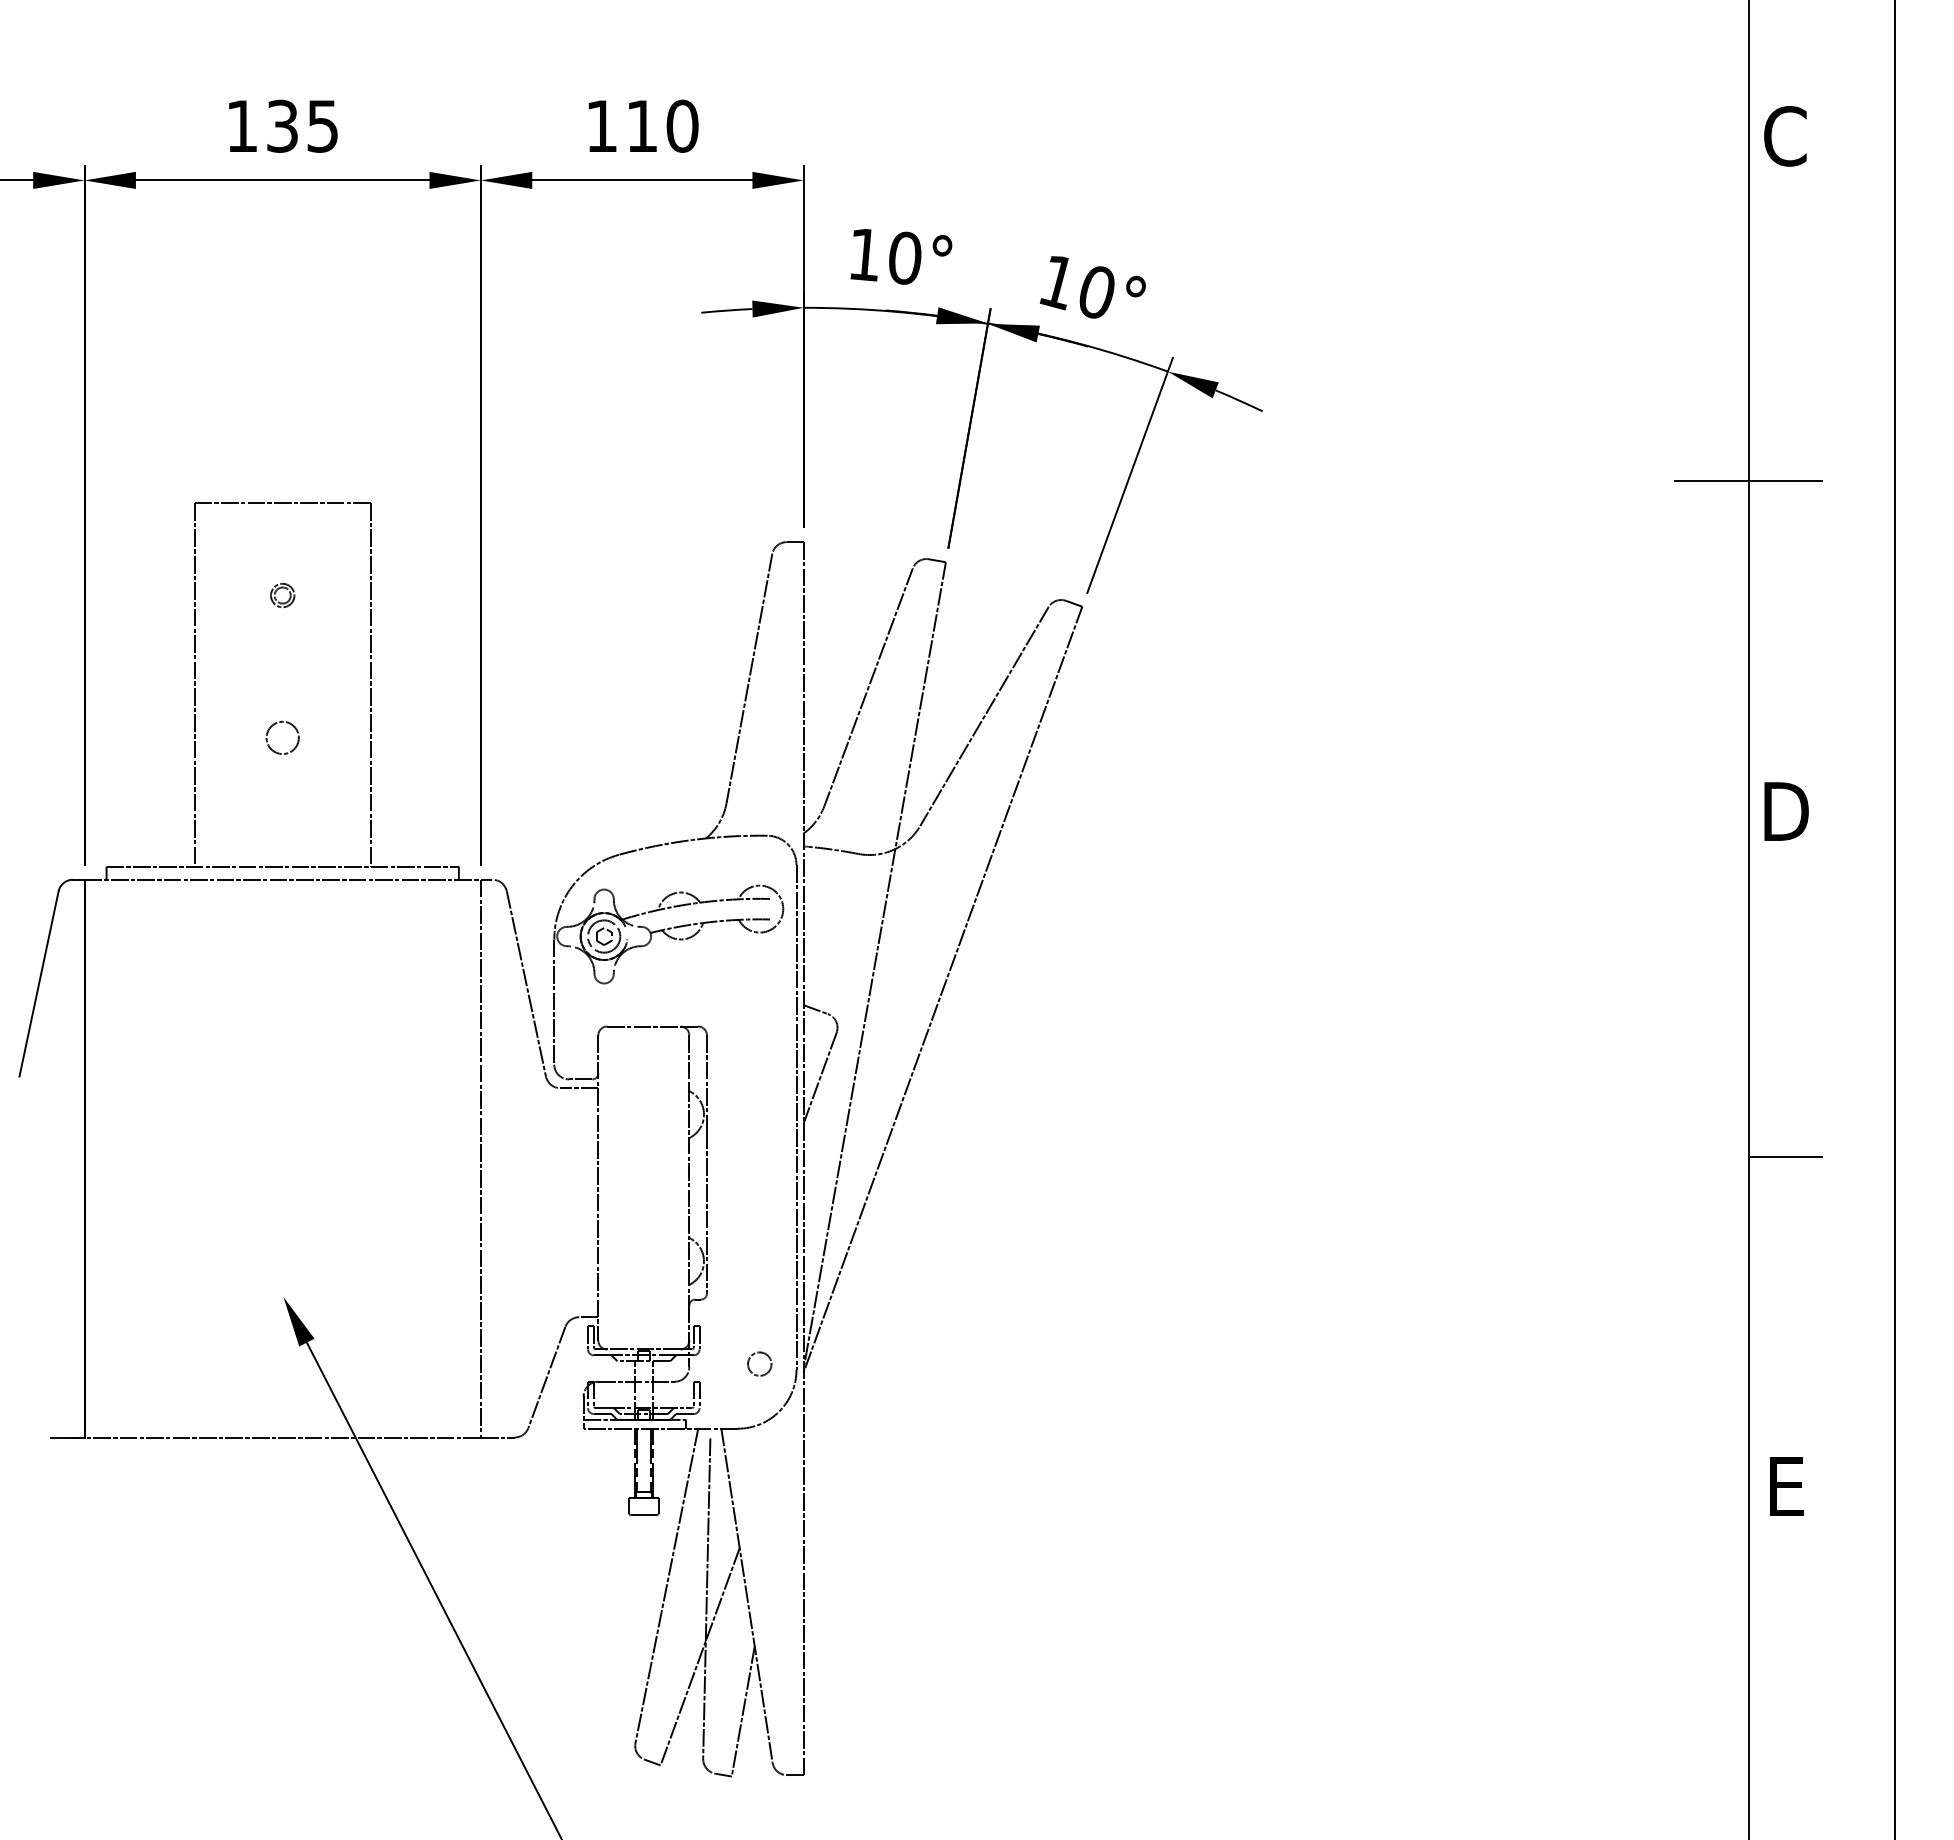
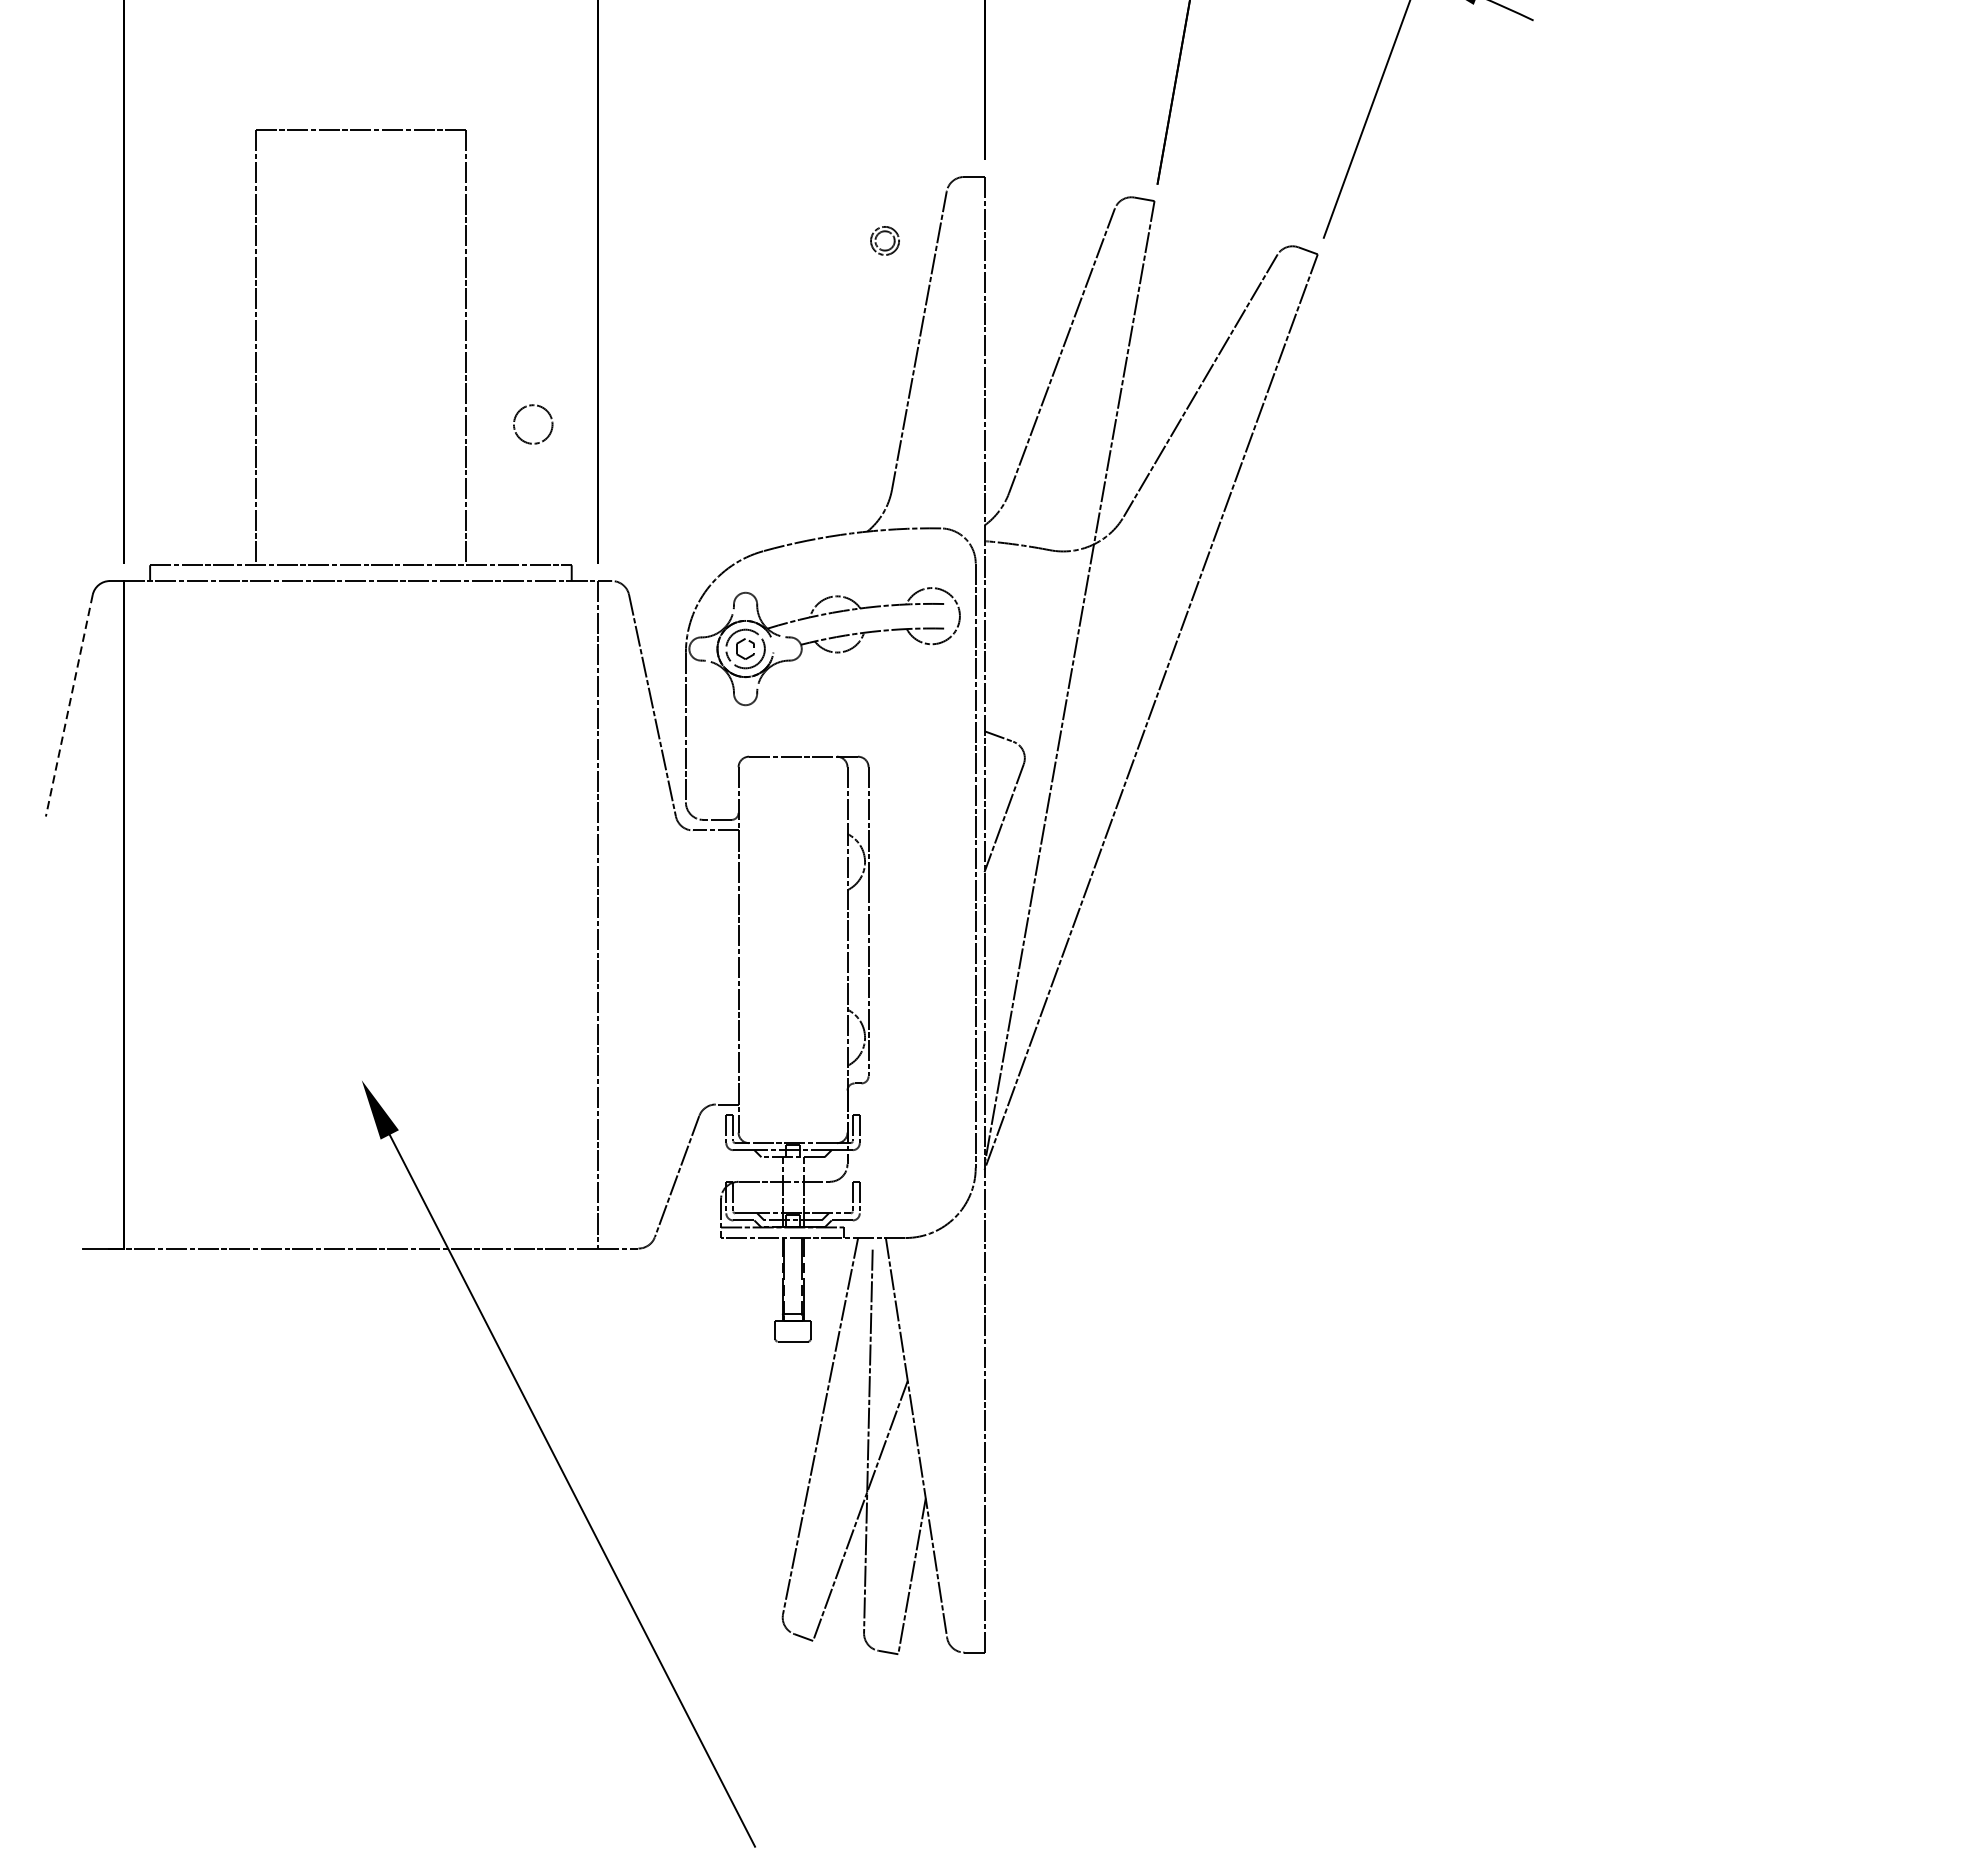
part: (282, 594) -> (884, 239), moved
circle: (282, 737) -> (532, 423), moved
line: (39, 983) -> (69, 705), solid -> dashed
circle: (759, 1363) -> (931, 1159), removed

